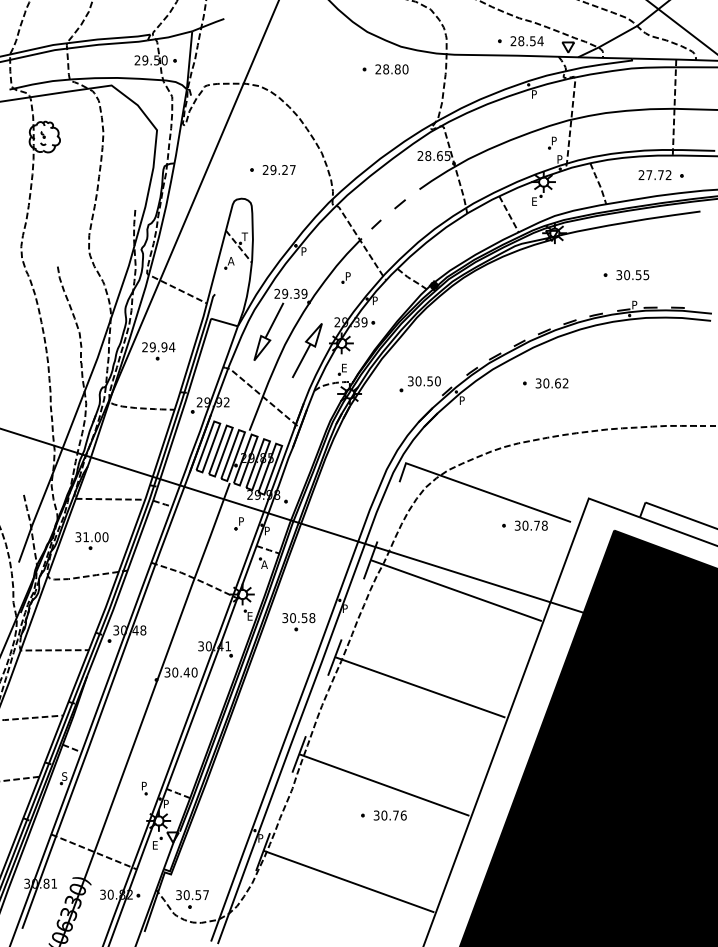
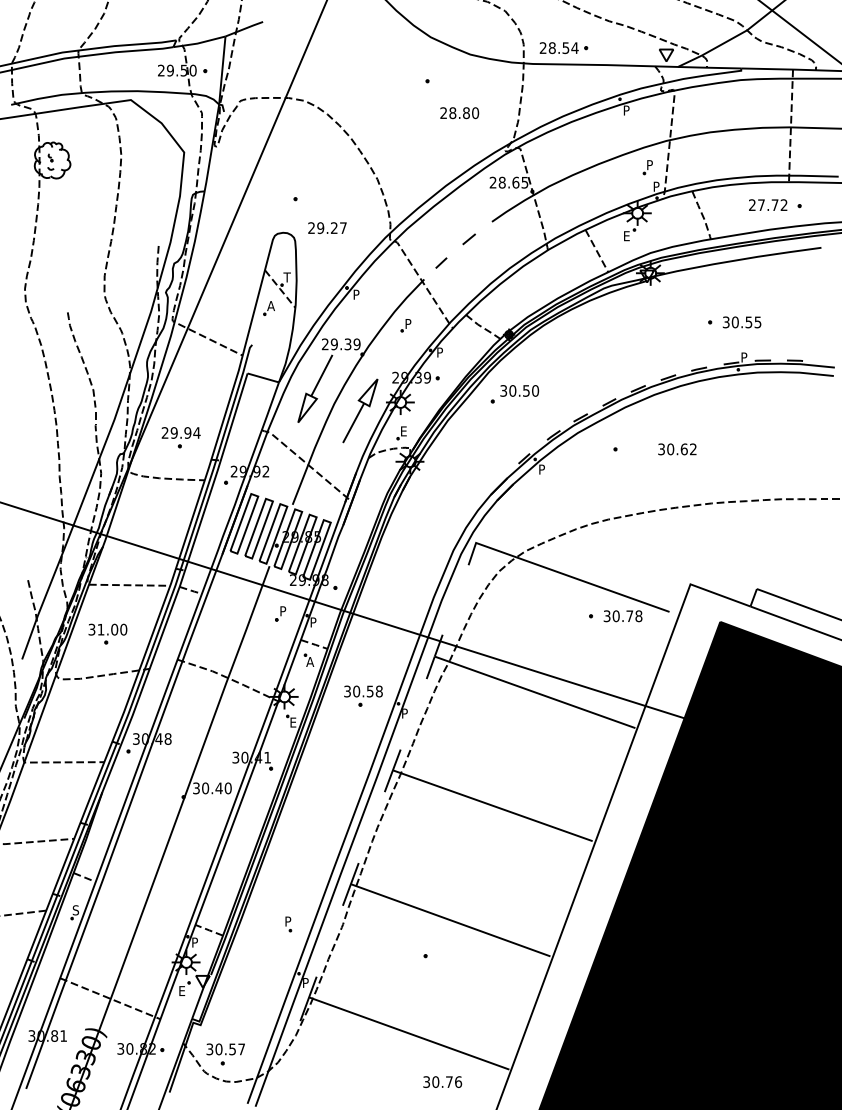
text: (526, 40) -> (558, 47), moved
text: (391, 69) -> (459, 113), moved
text: (279, 169) -> (327, 227), moved
part: (158, 351) -> (180, 437), moved
text: (552, 383) -> (677, 449), moved
part: (419, 384) -> (514, 394), moved
part: (298, 621) -> (363, 695), moved
part: (144, 788) -> (288, 924), moved
text: (390, 815) -> (442, 1081), moved

